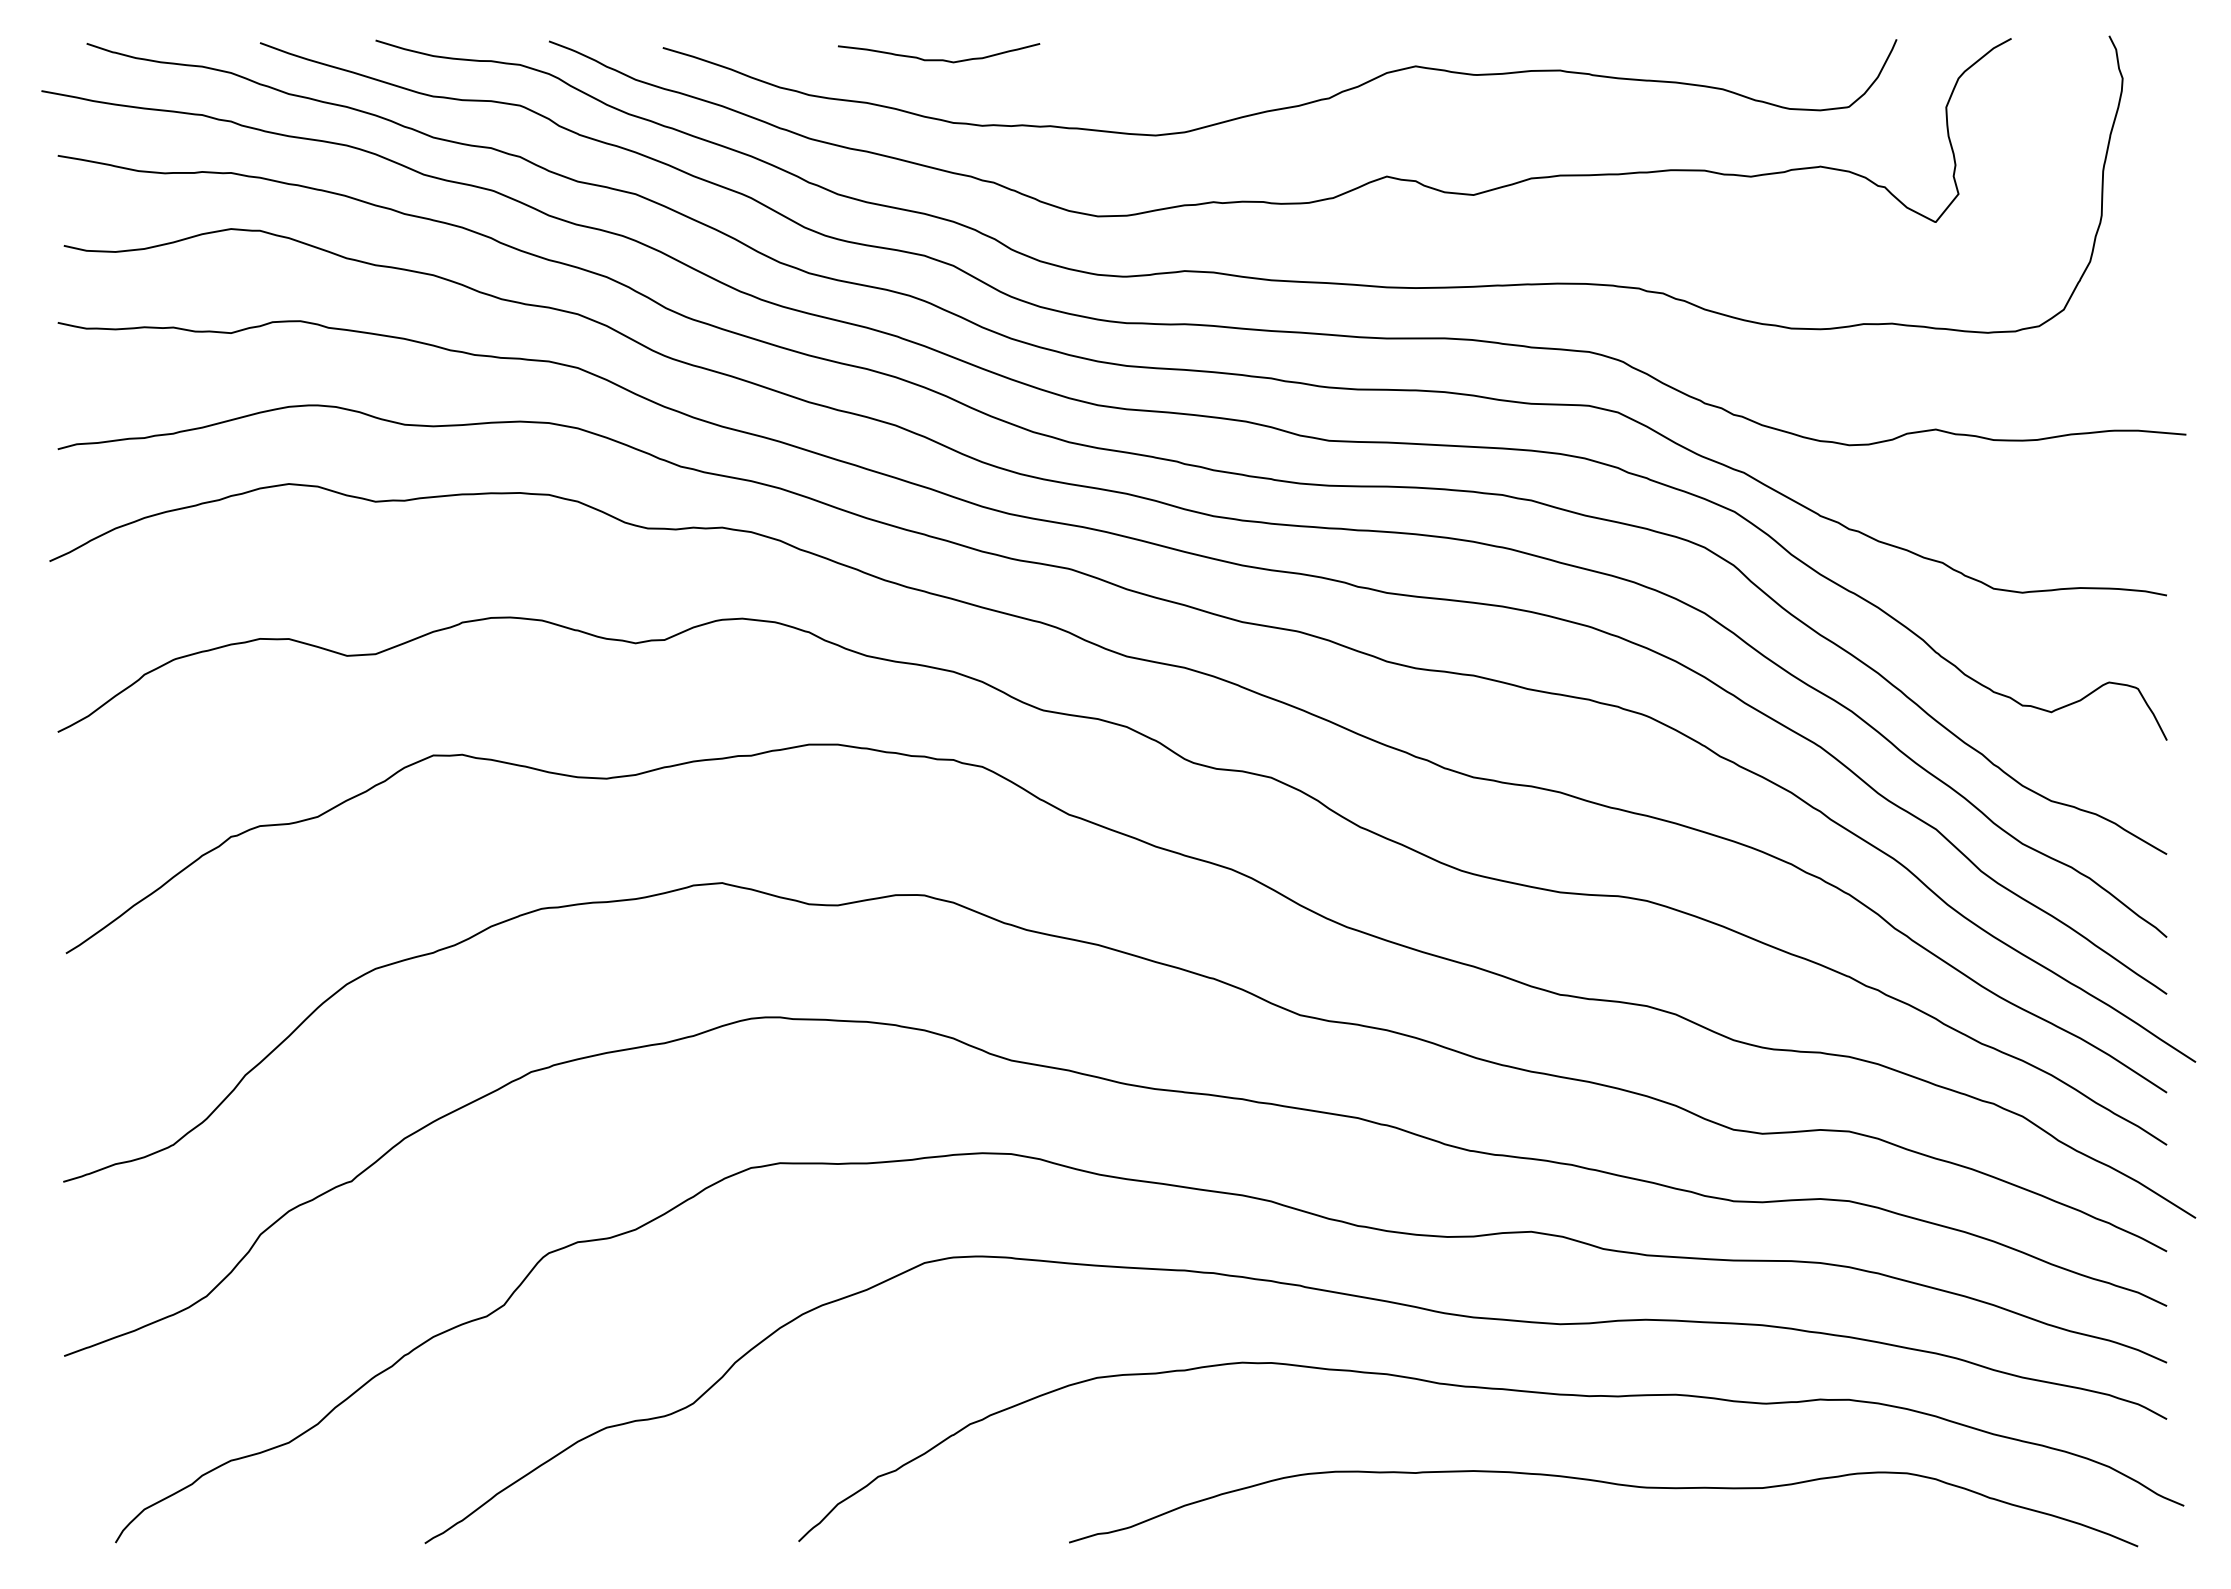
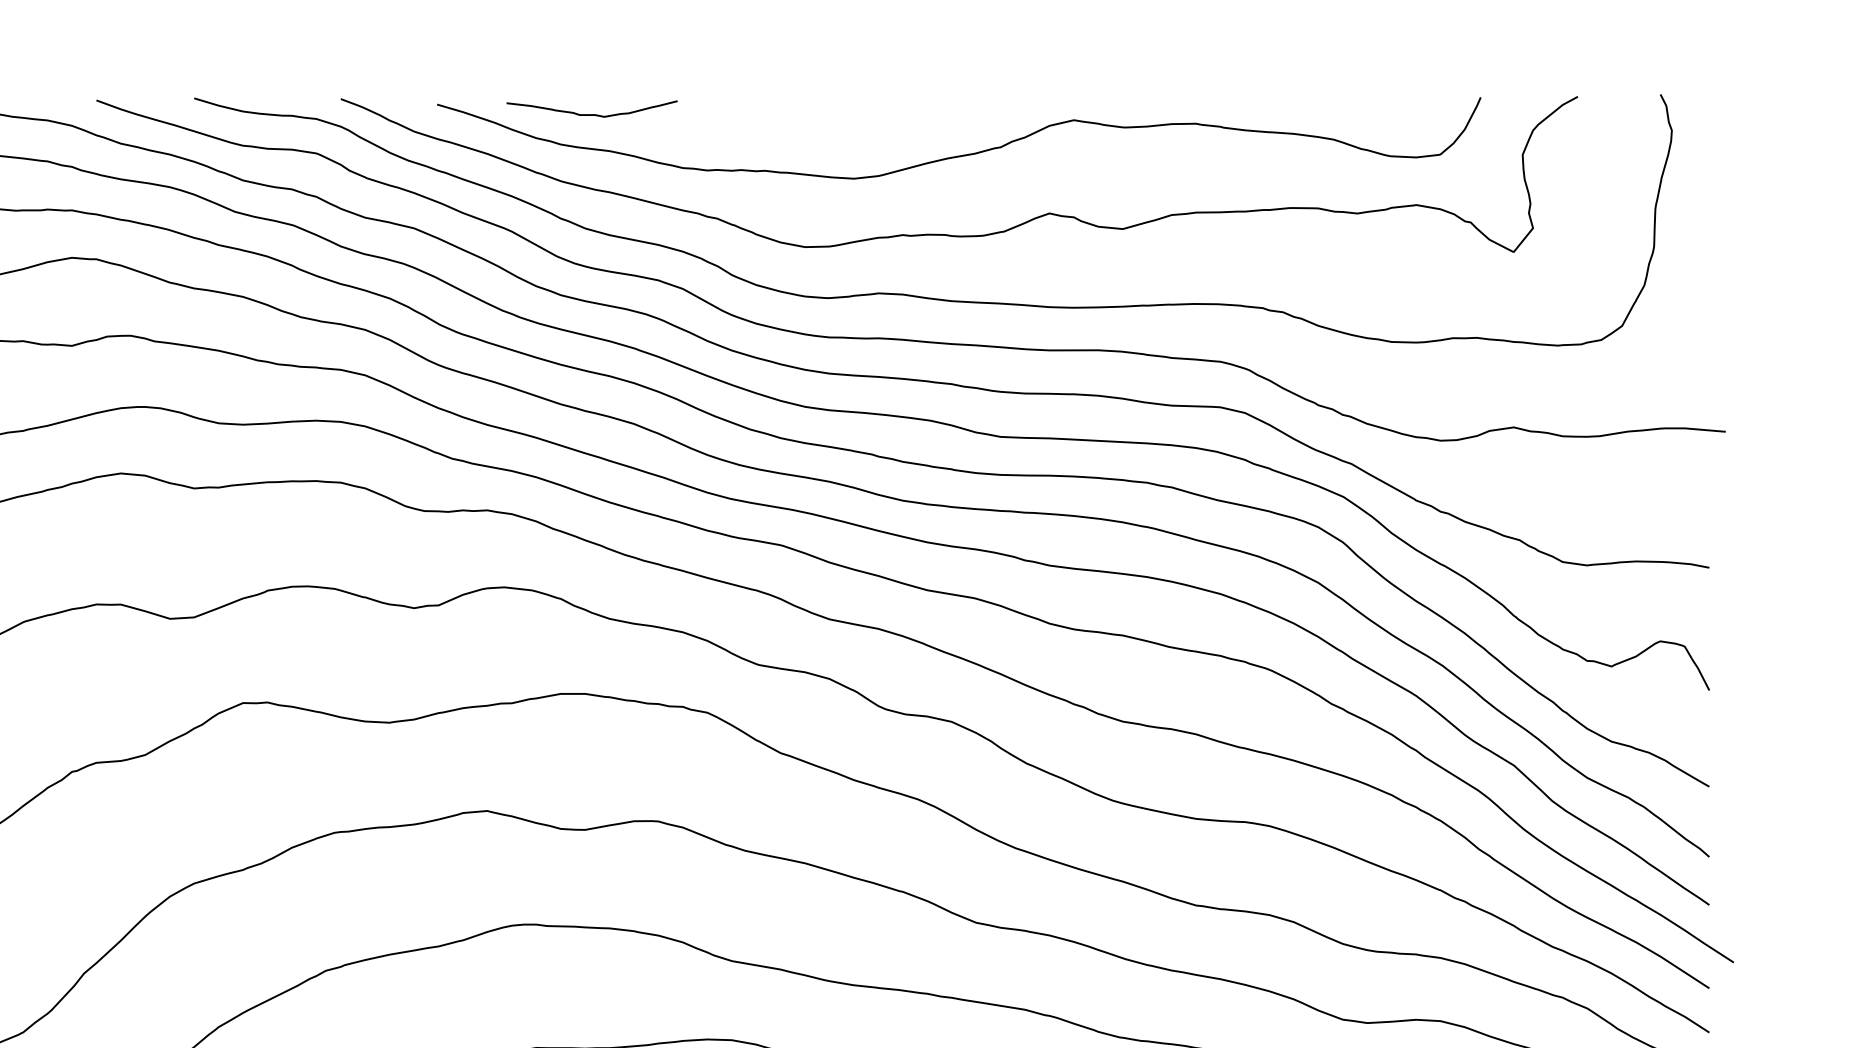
curve: (939, 59) -> (592, 114), moved

